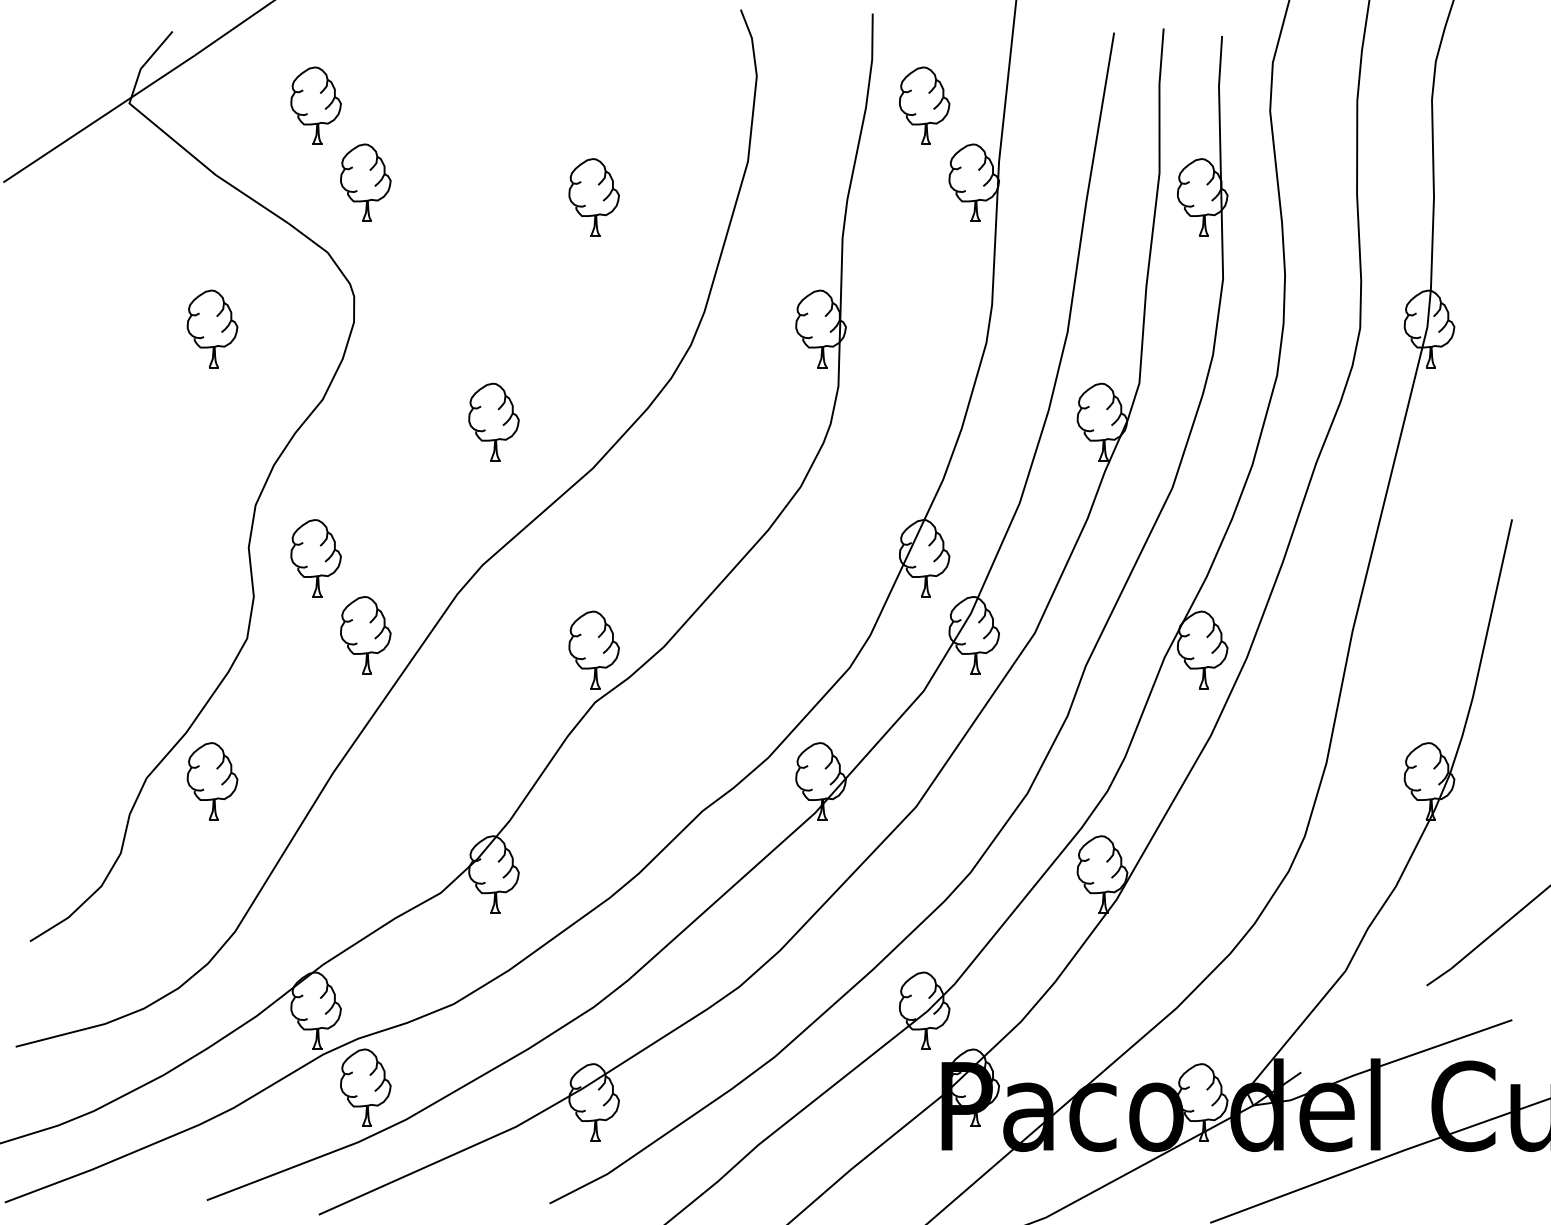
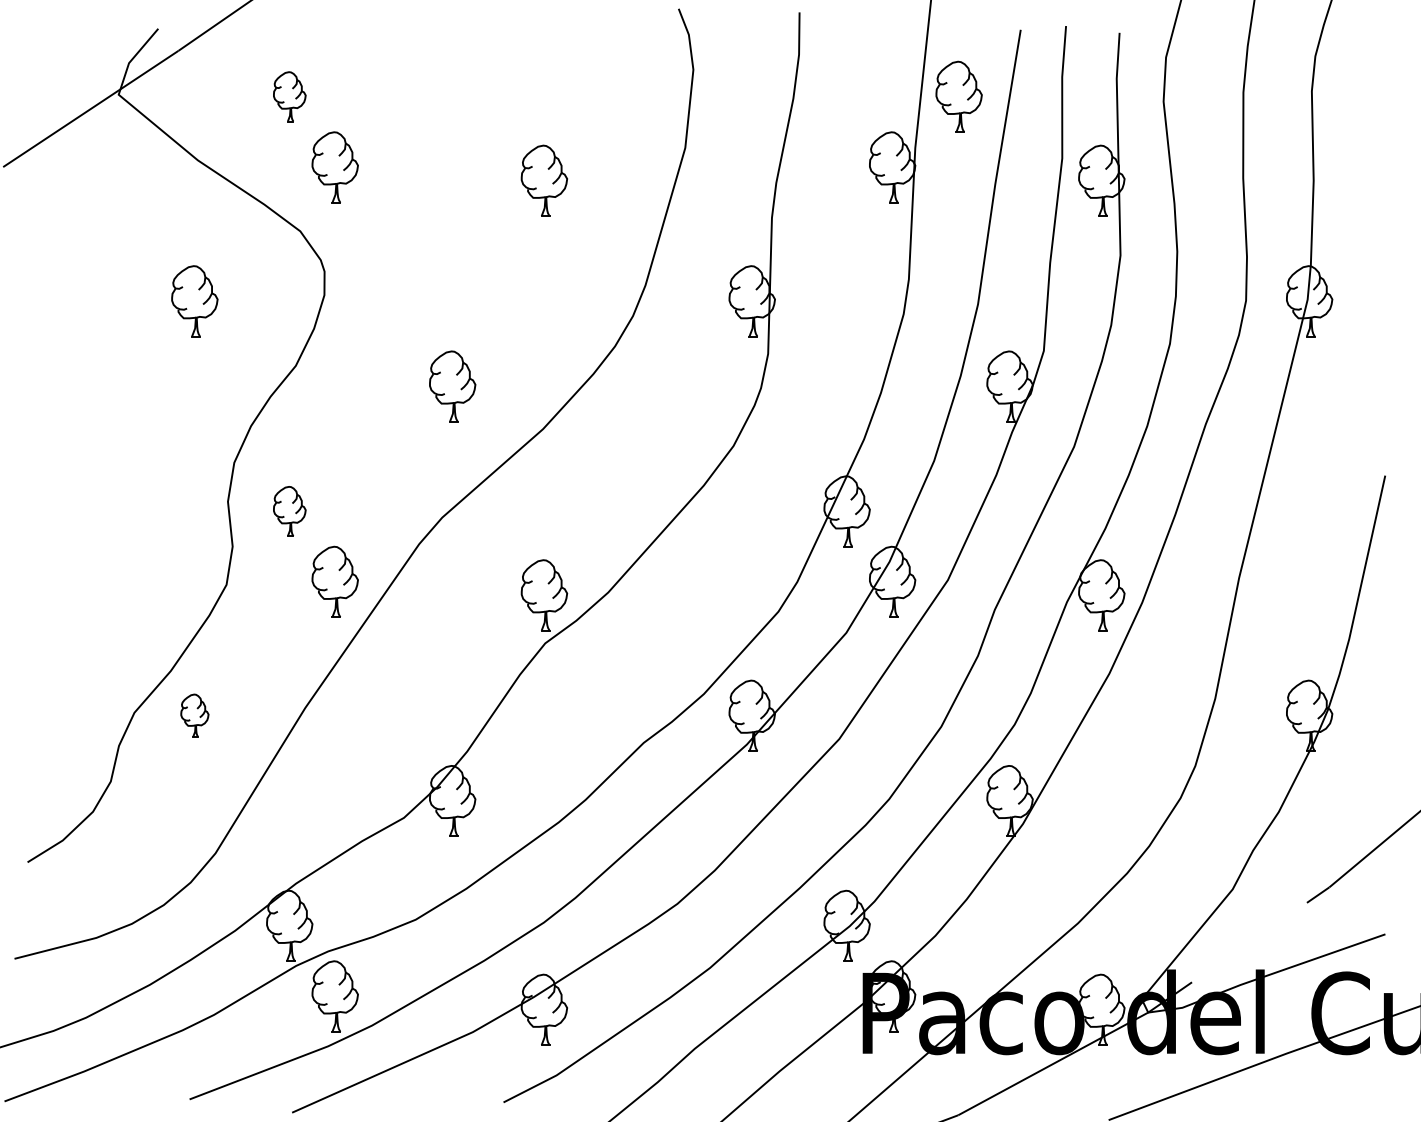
part: (315, 105) -> (289, 96), size x0.7
part: (923, 105) -> (958, 96), moved
part: (315, 558) -> (289, 511), size x0.7
part: (212, 781) -> (194, 715), size x0.6

